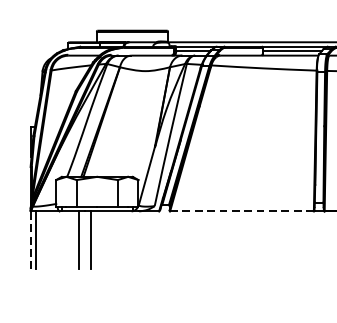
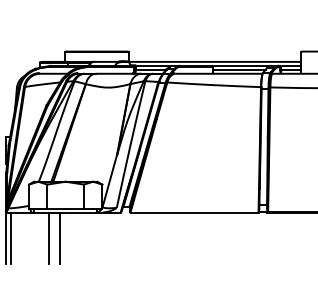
line: (241, 211) -> (194, 212), dashed -> solid
line: (30, 240) -> (6, 238), dashed -> solid

